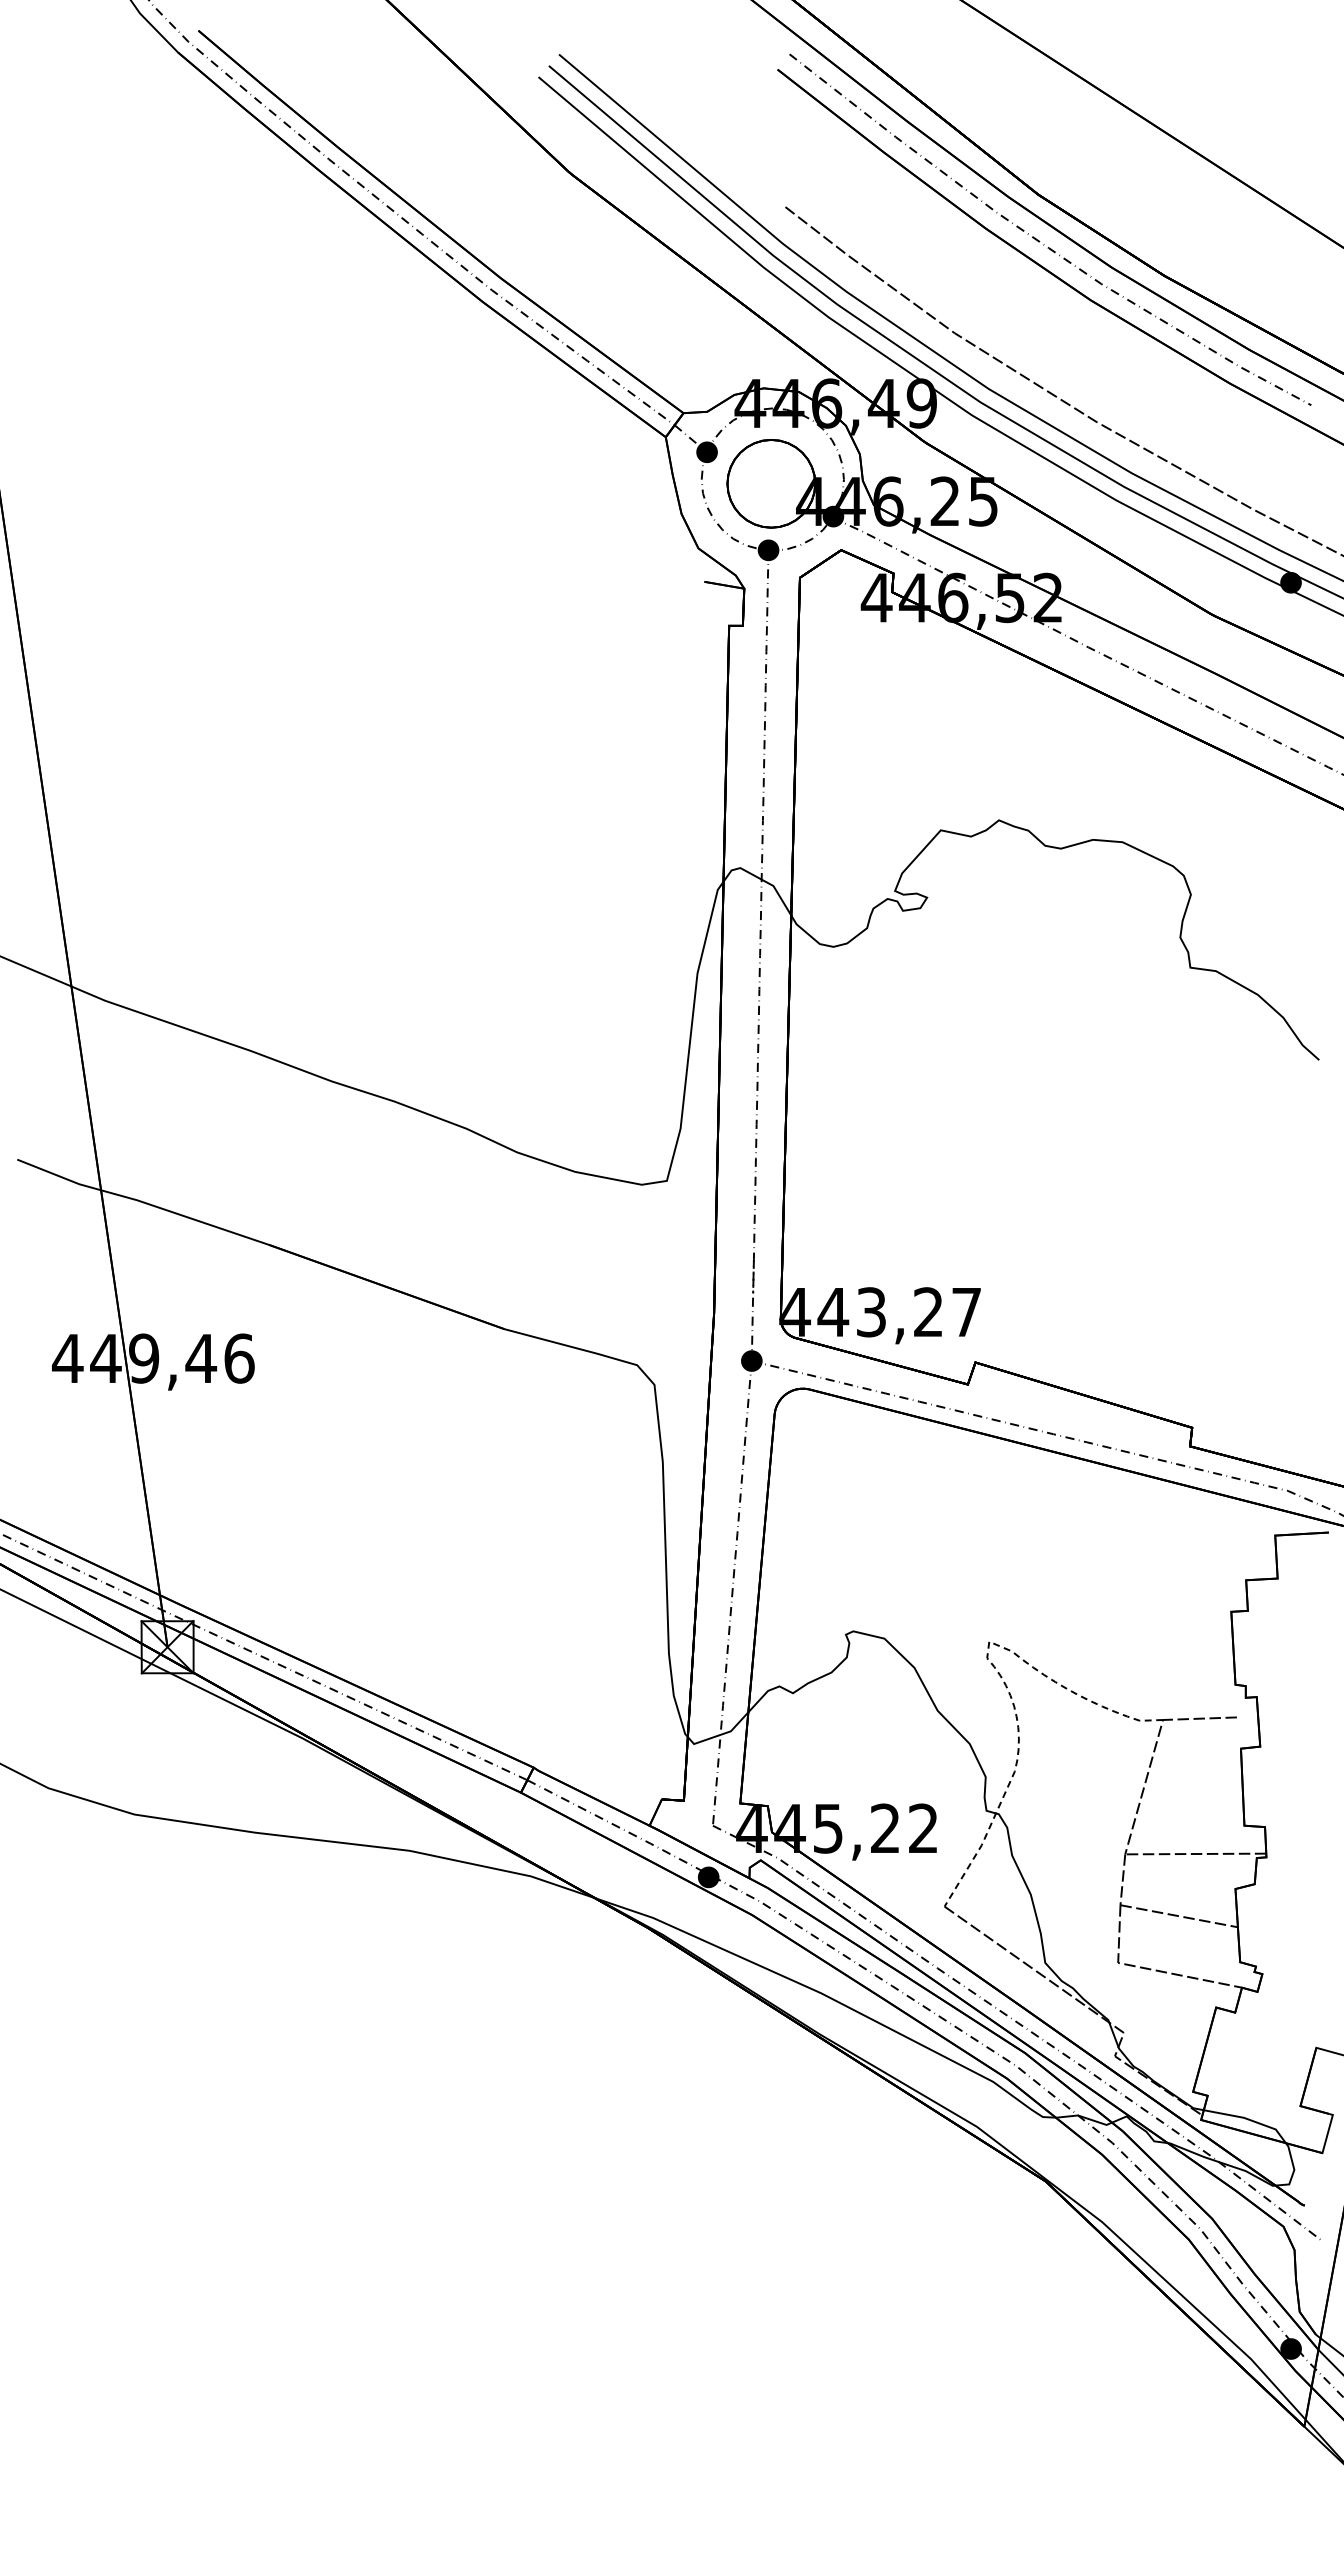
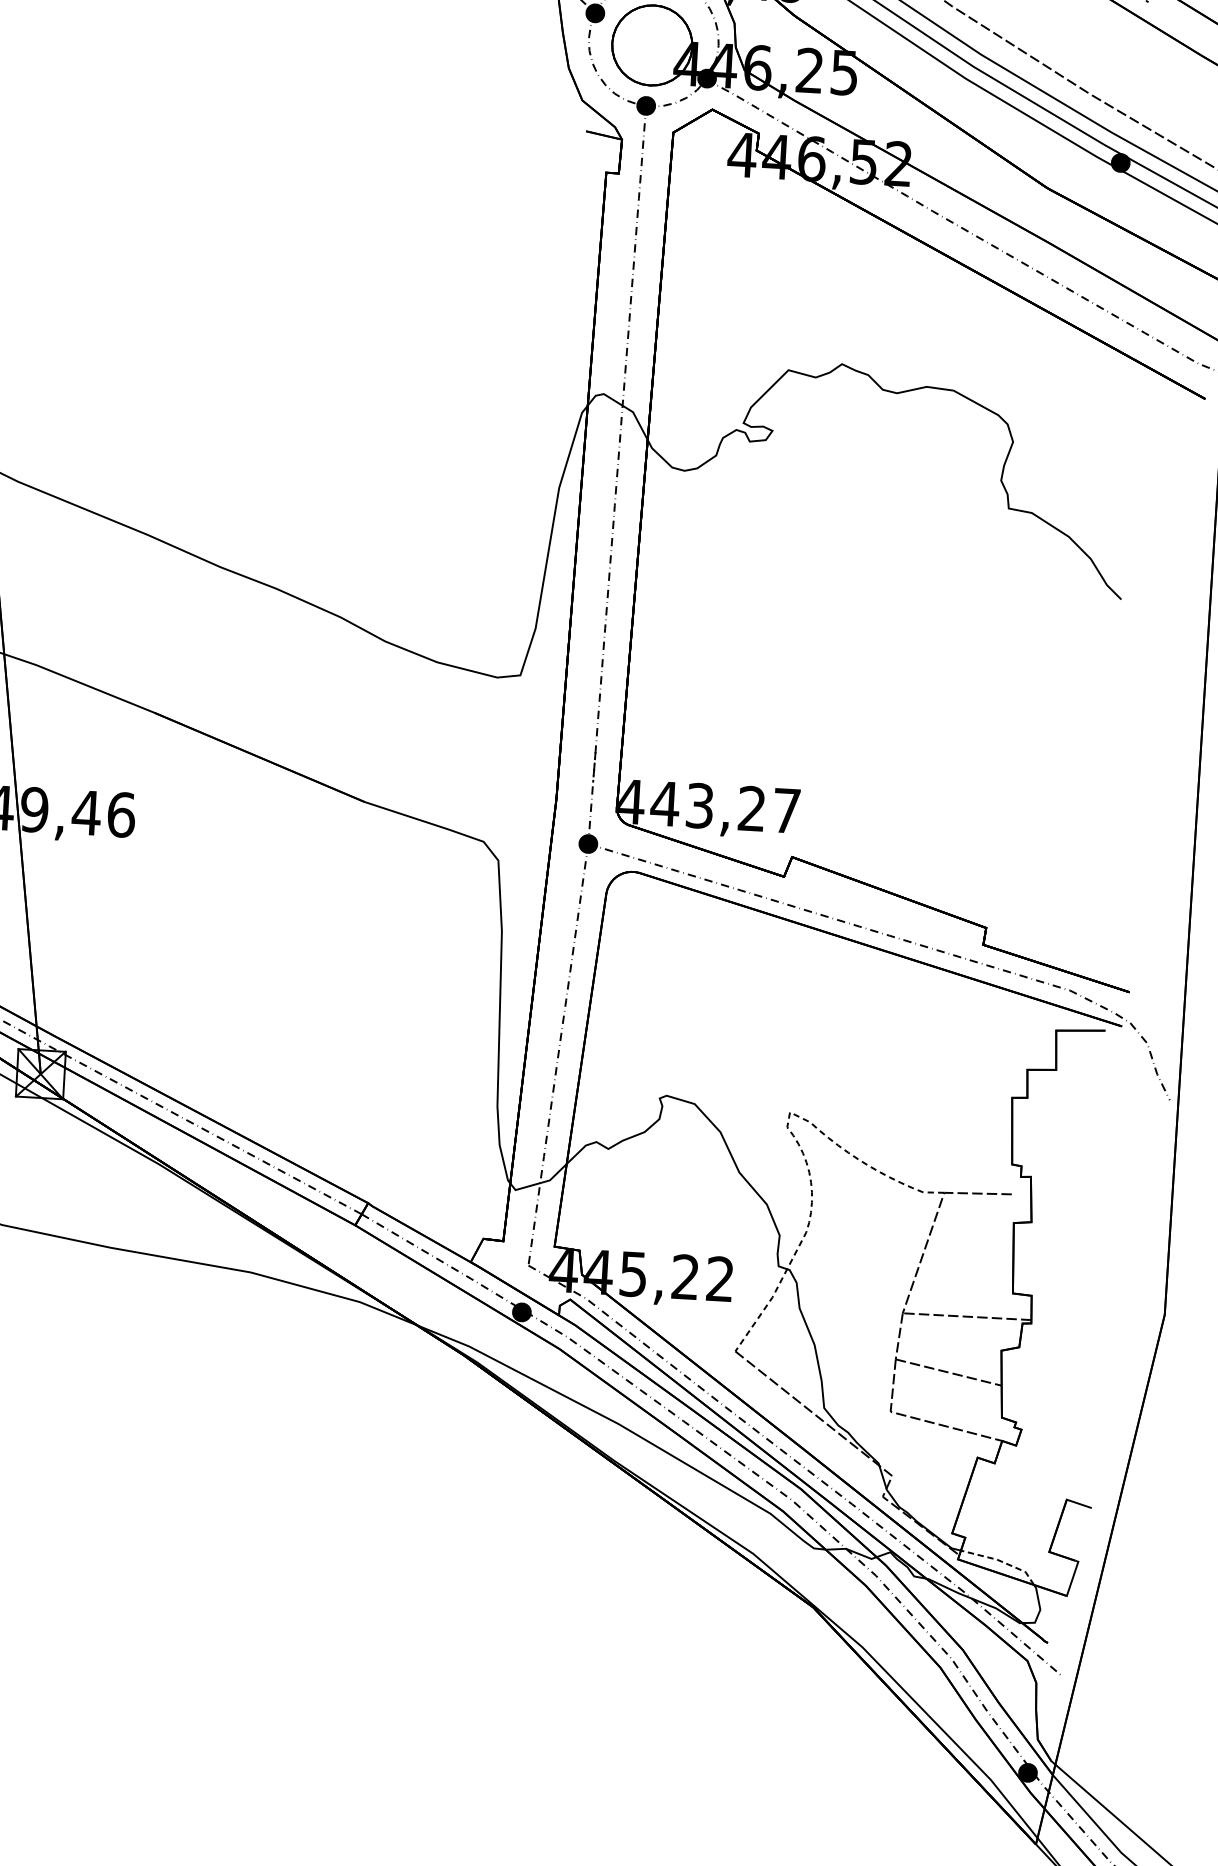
line: (1248, 2119) -> (1001, 1561), solid -> dashed

